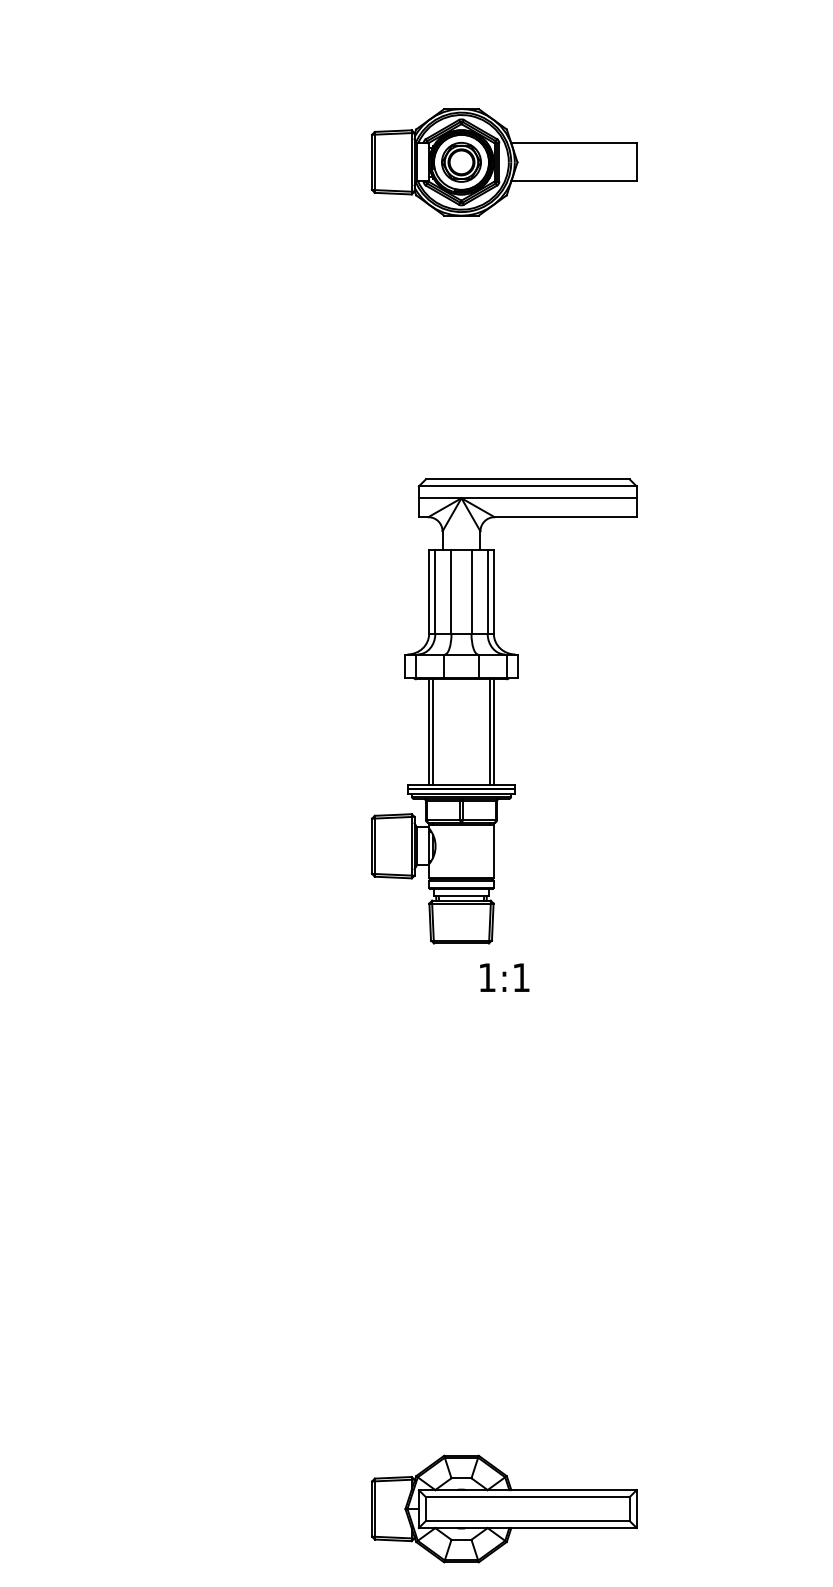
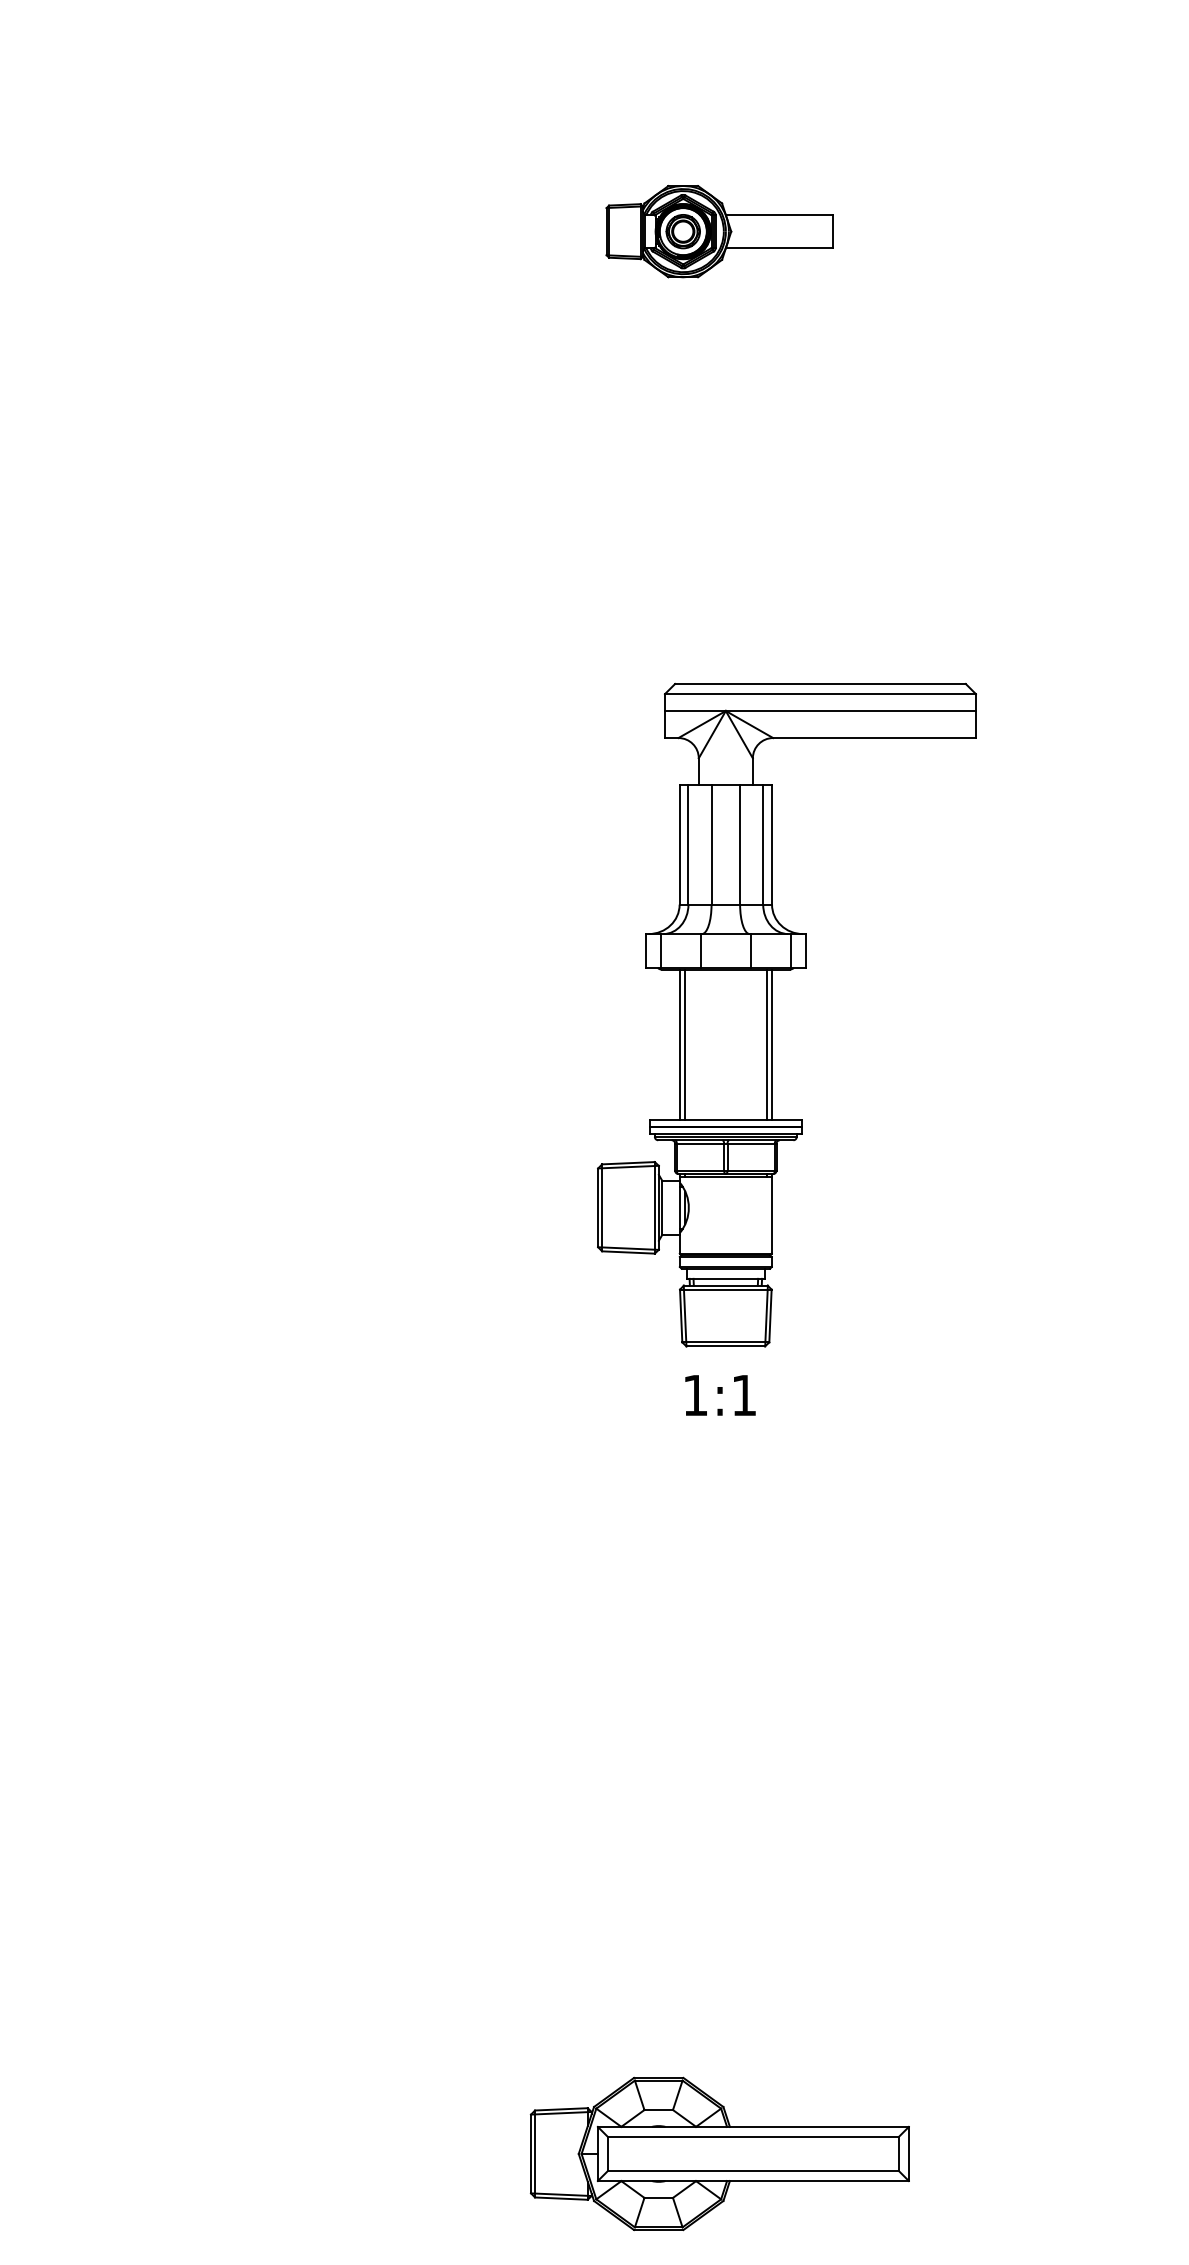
part: (504, 162) -> (720, 231), size x0.6
part: (494, 711) -> (772, 1015), moved

